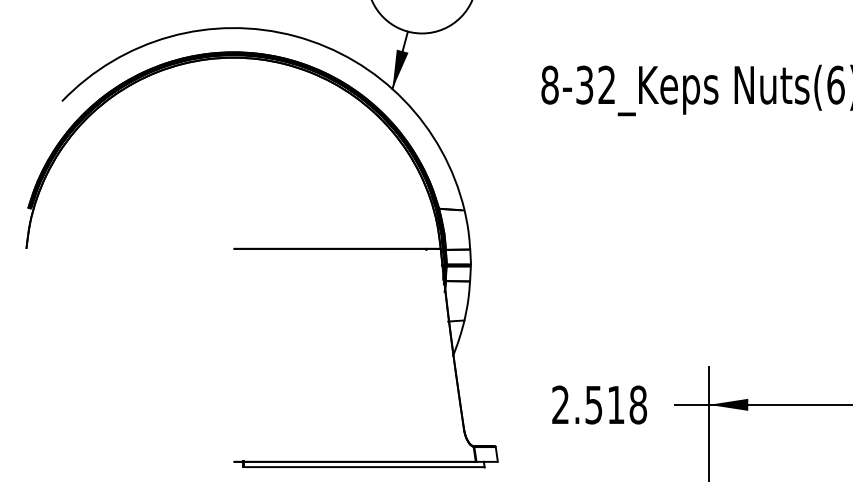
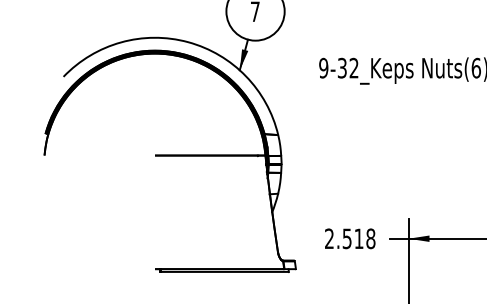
text: (549, 85) -> (323, 68), 8-32_Keps -> 9-32_Keps

